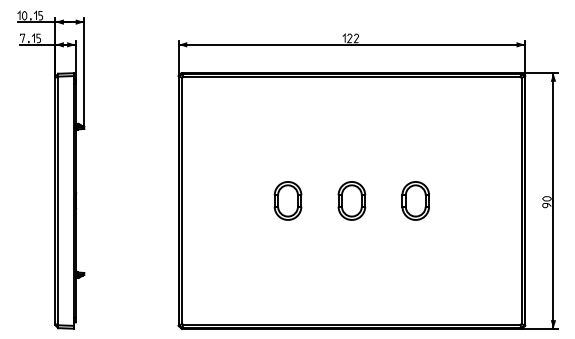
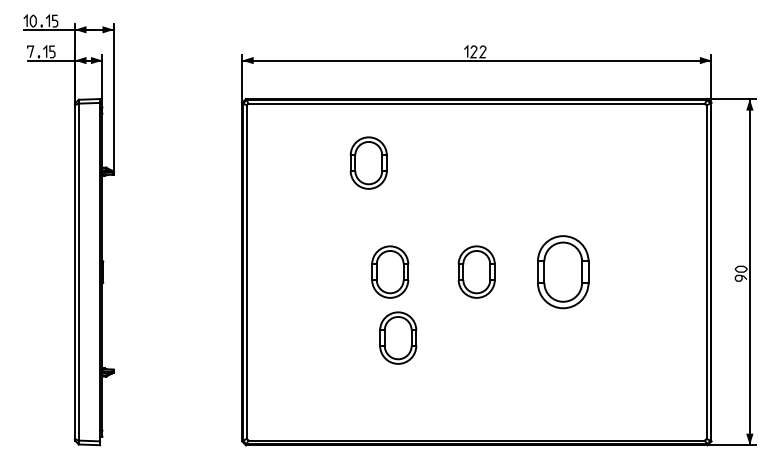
part: (272, 120) -> (368, 162), added
part: (415, 200) -> (563, 271), size x1.4
part: (294, 249) -> (398, 337), added

